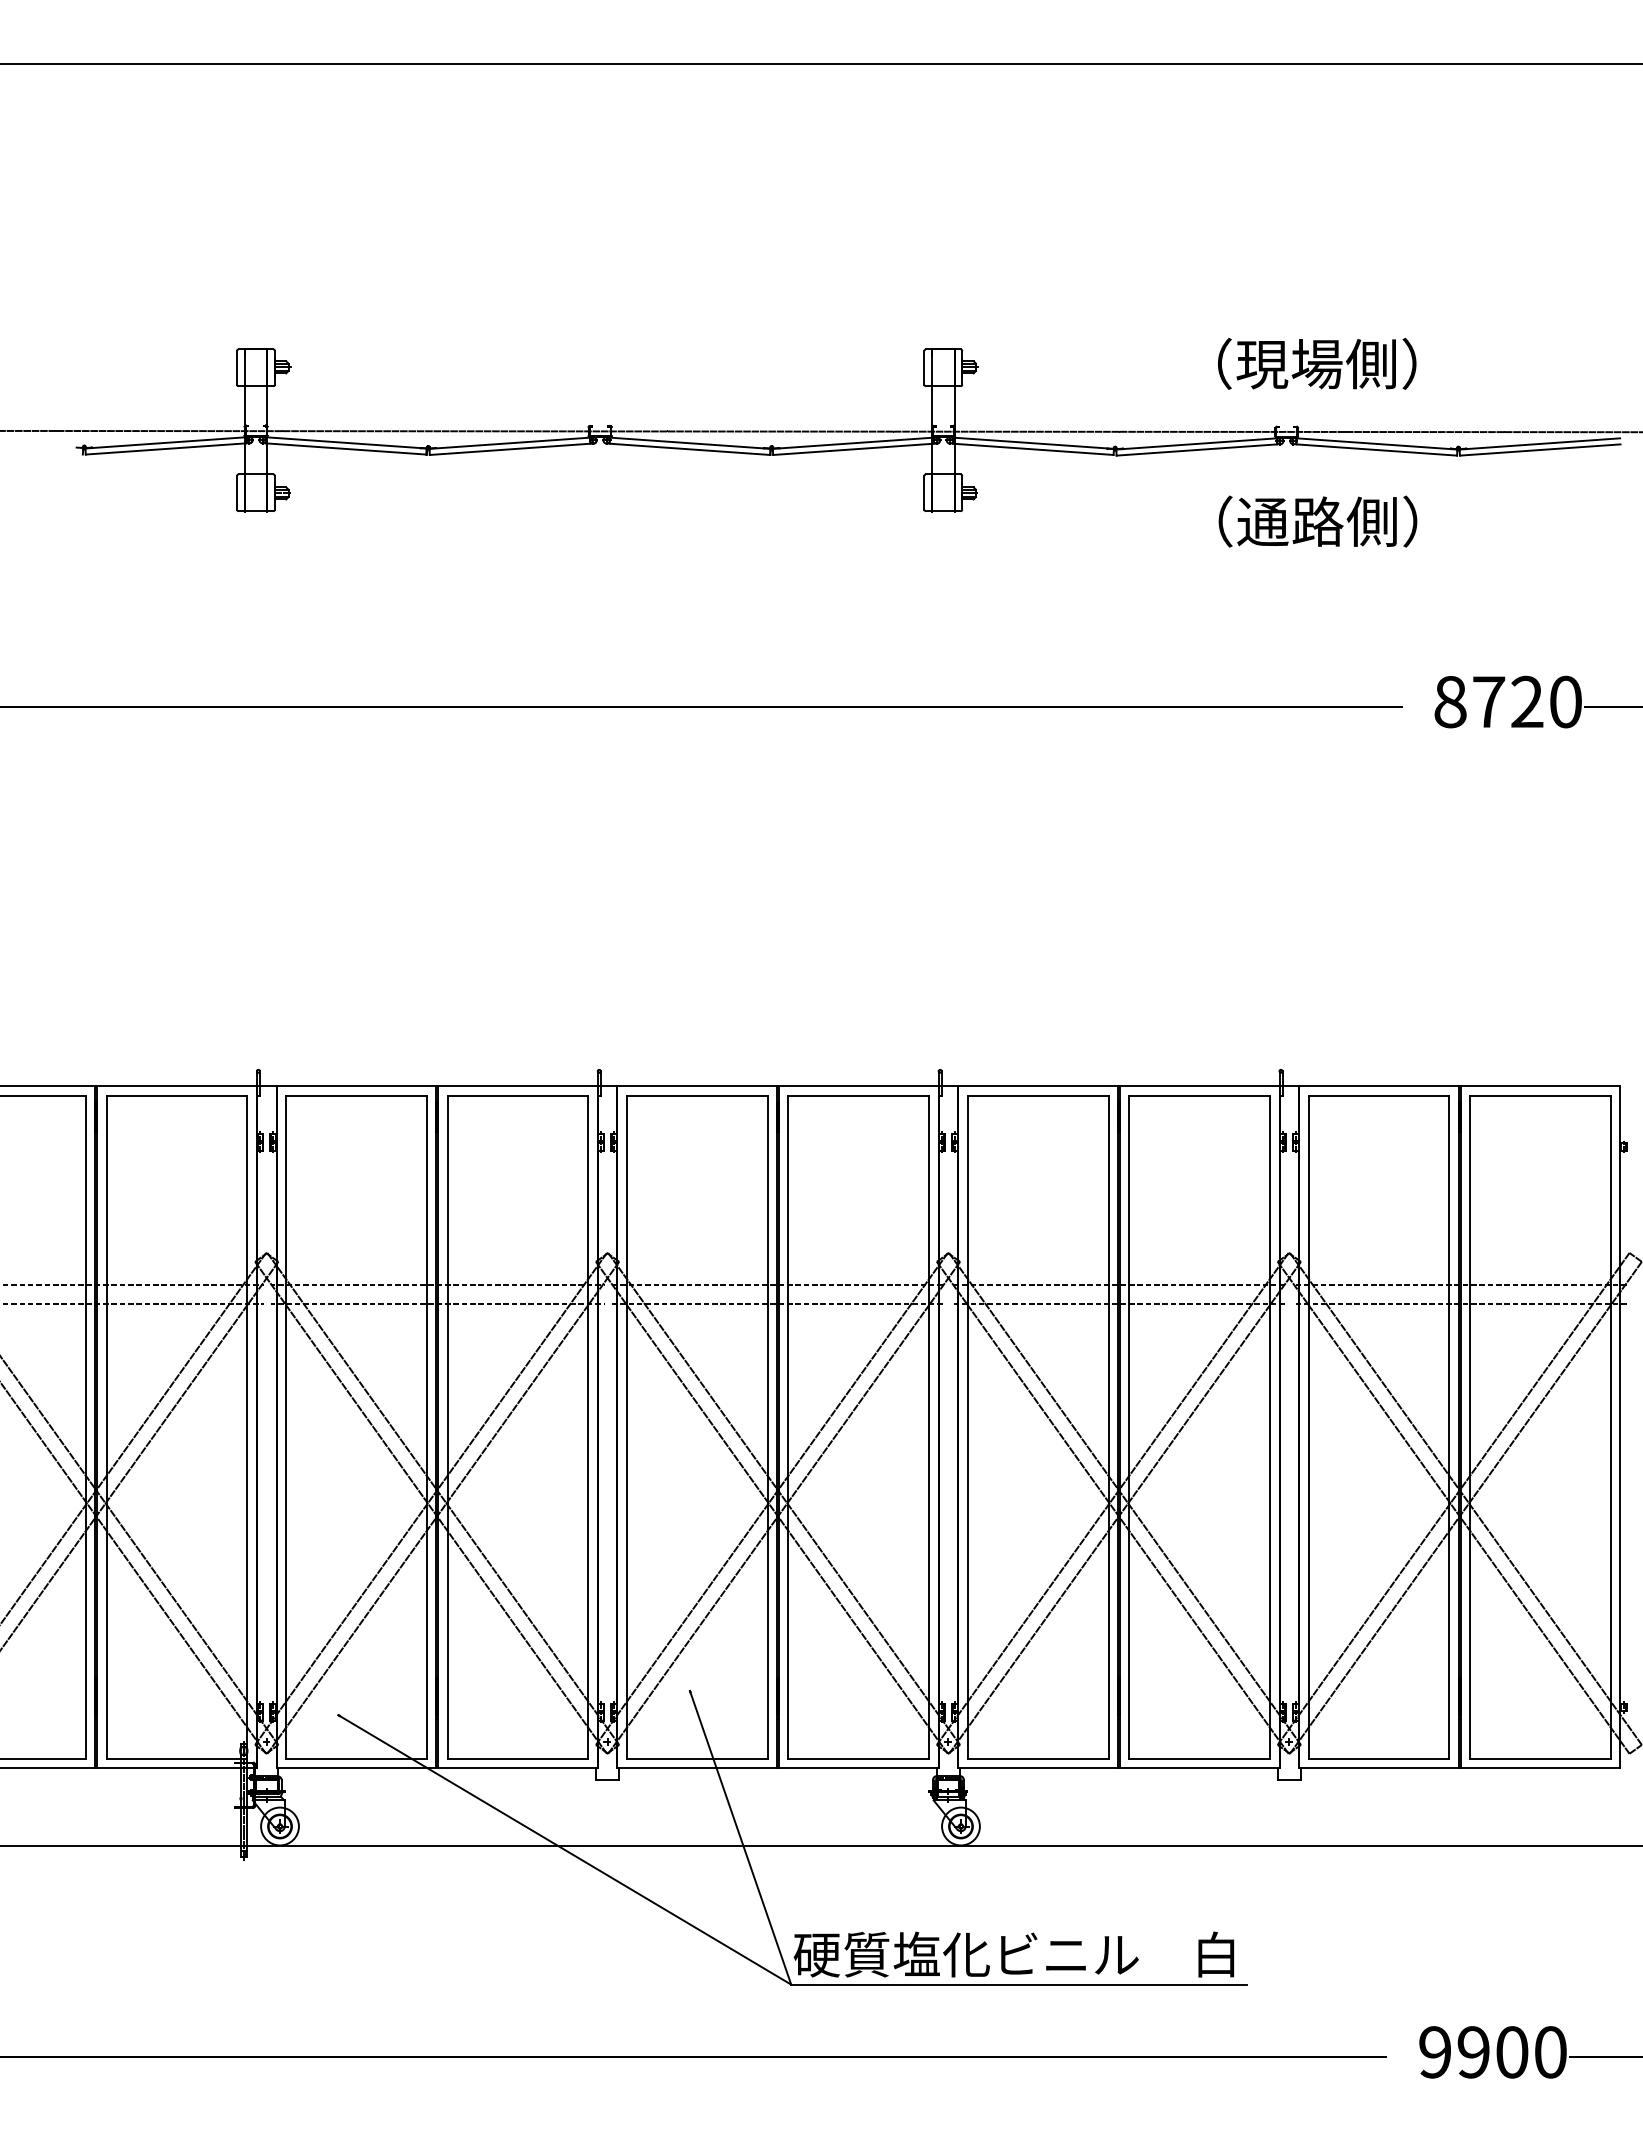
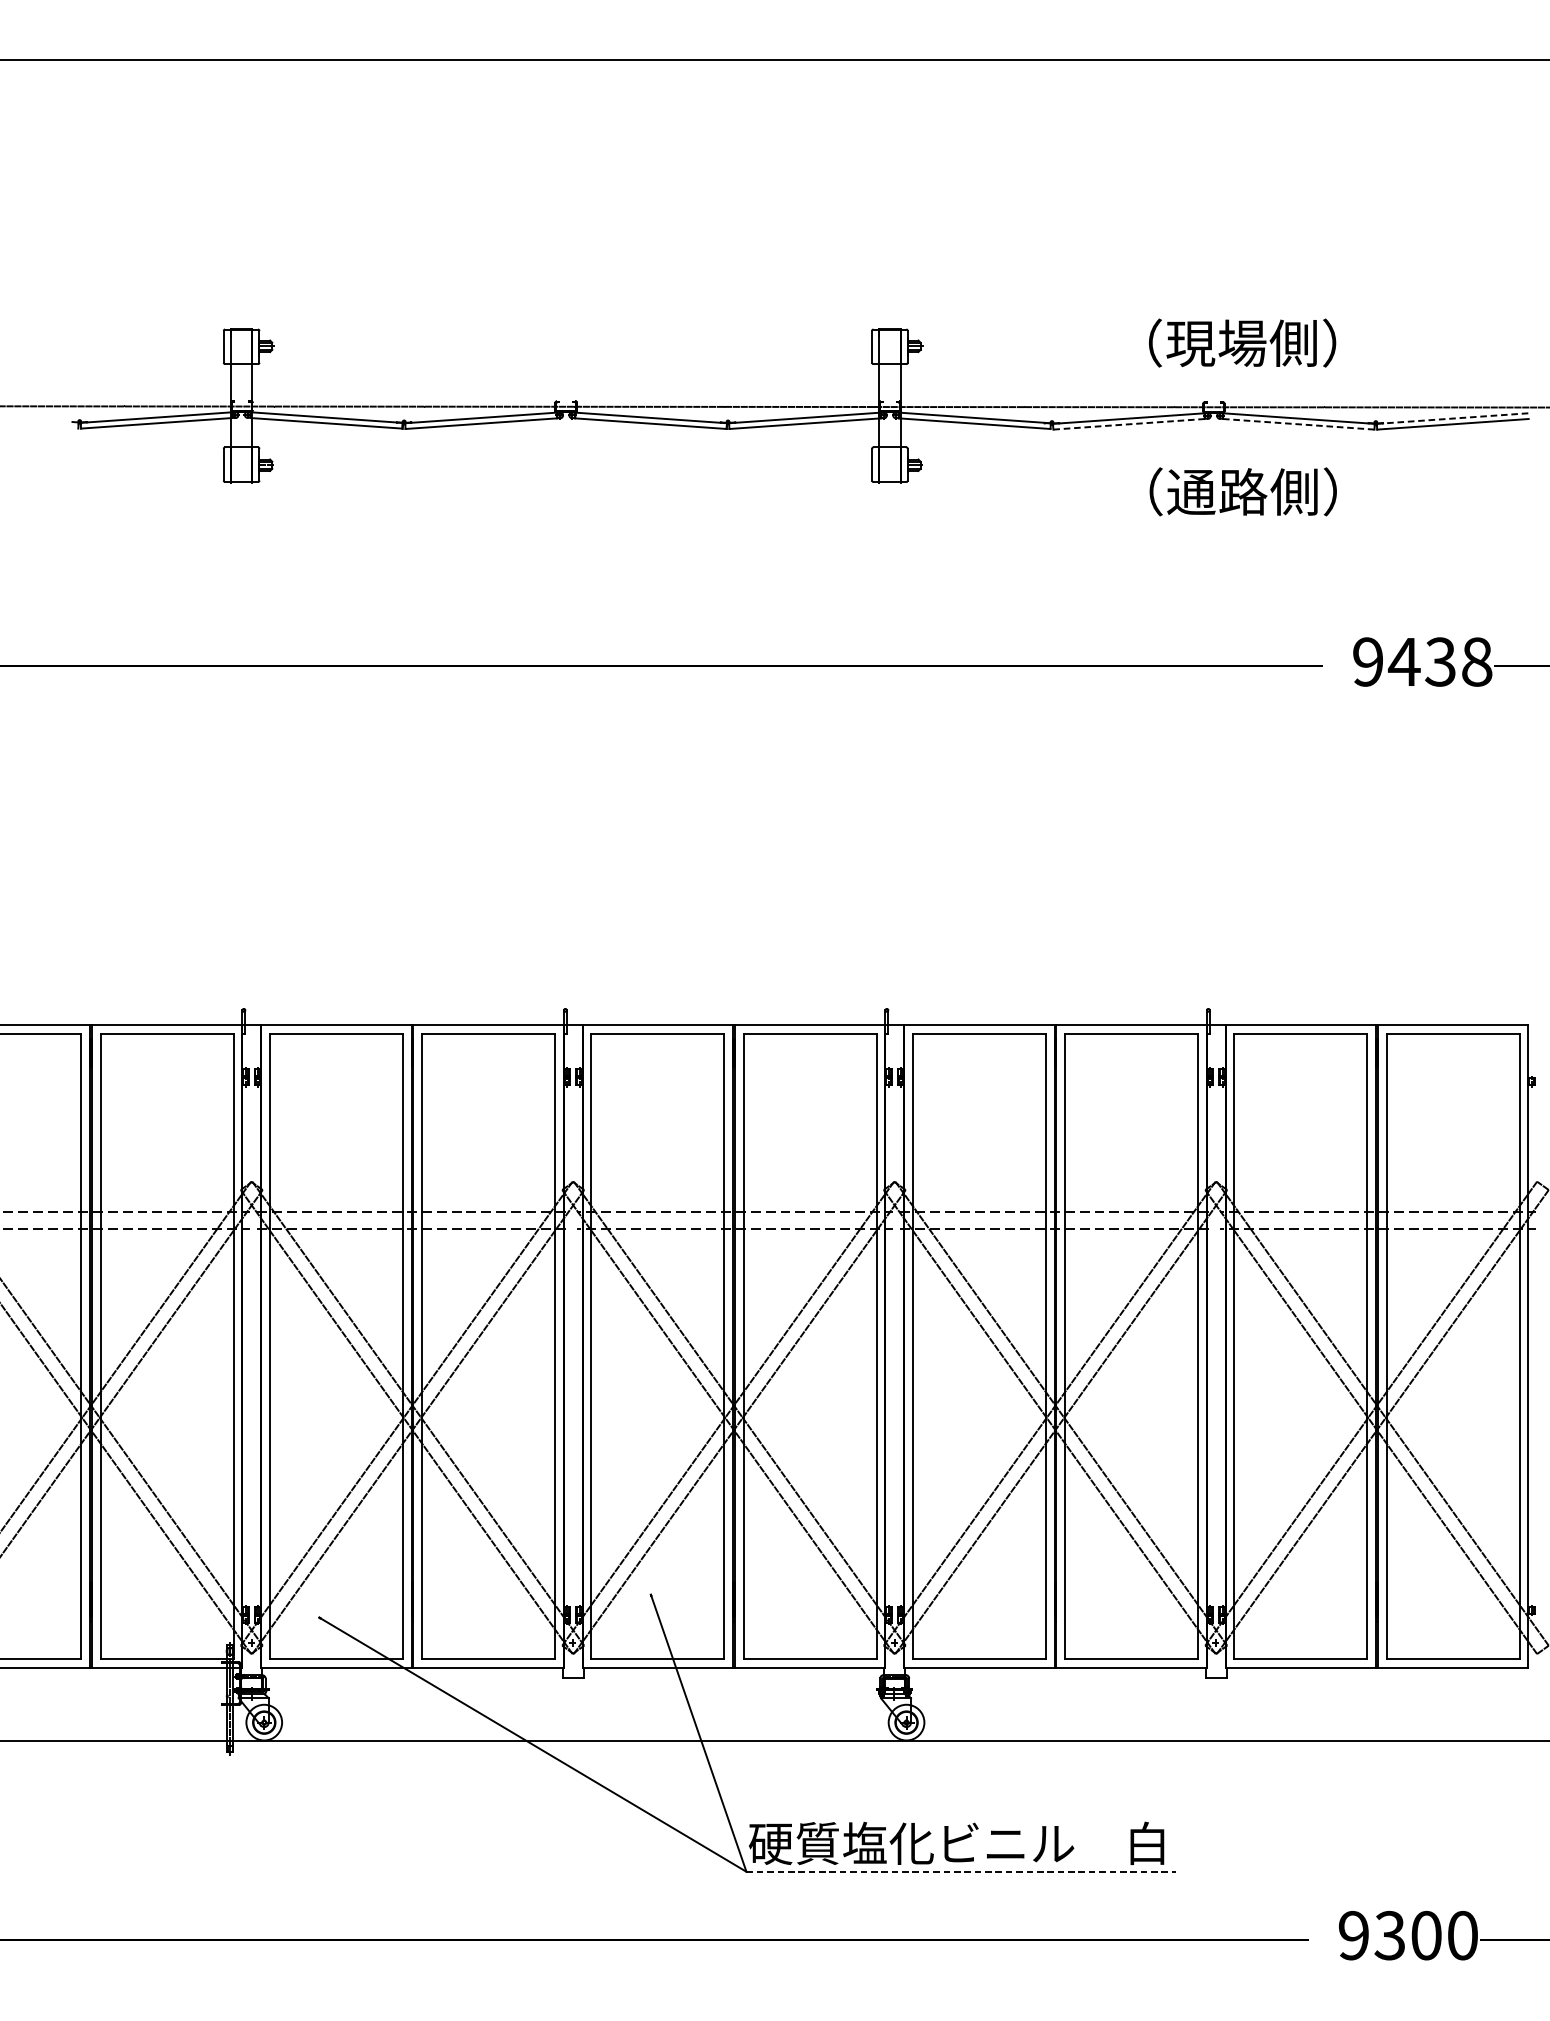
line: (1539, 443) -> (1452, 418), solid -> dashed
line: (1197, 449) -> (1129, 423), solid -> dashed
line: (1376, 449) -> (1298, 423), solid -> dashed
text: (1508, 701) -> (1422, 661), 8720 -> 9438
line: (1018, 1984) -> (960, 1871), solid -> dashed
text: (1473, 2052) -> (1389, 1935), 9900 -> 9300

